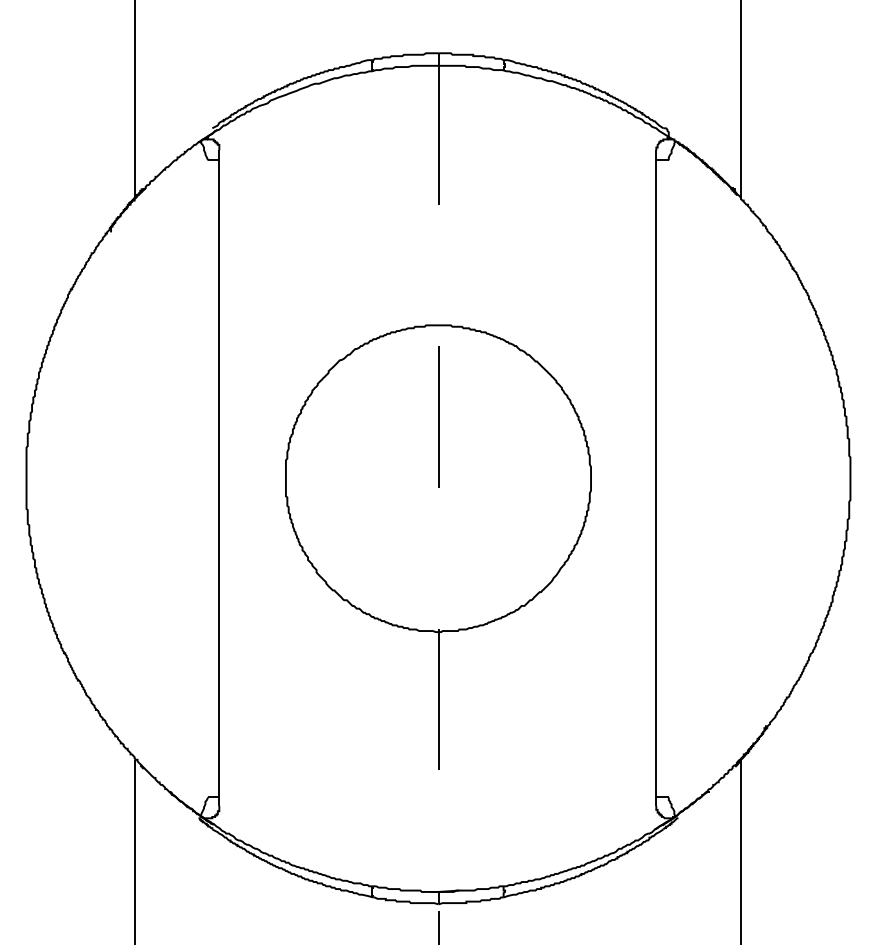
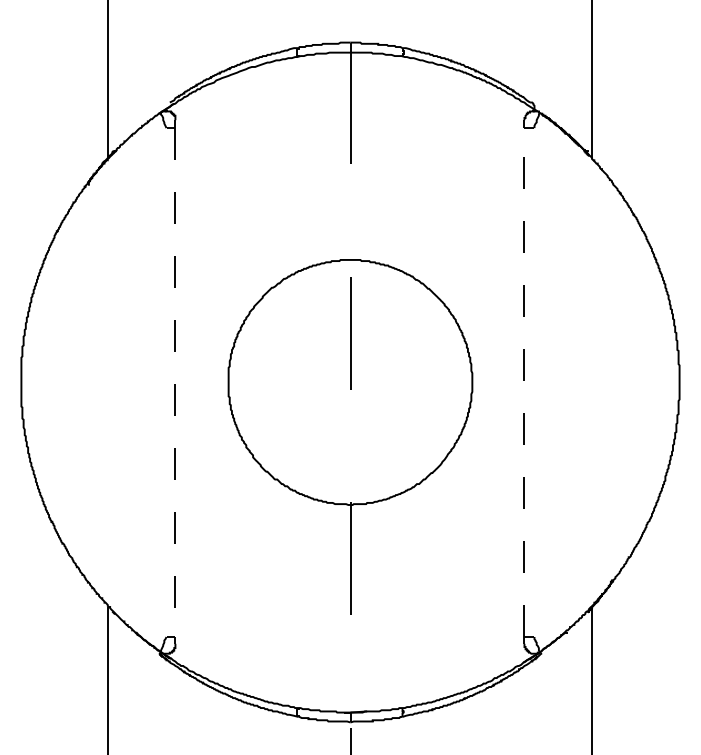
line: (219, 478) -> (175, 382), solid -> dashed
line: (656, 478) -> (524, 382), solid -> dashed

